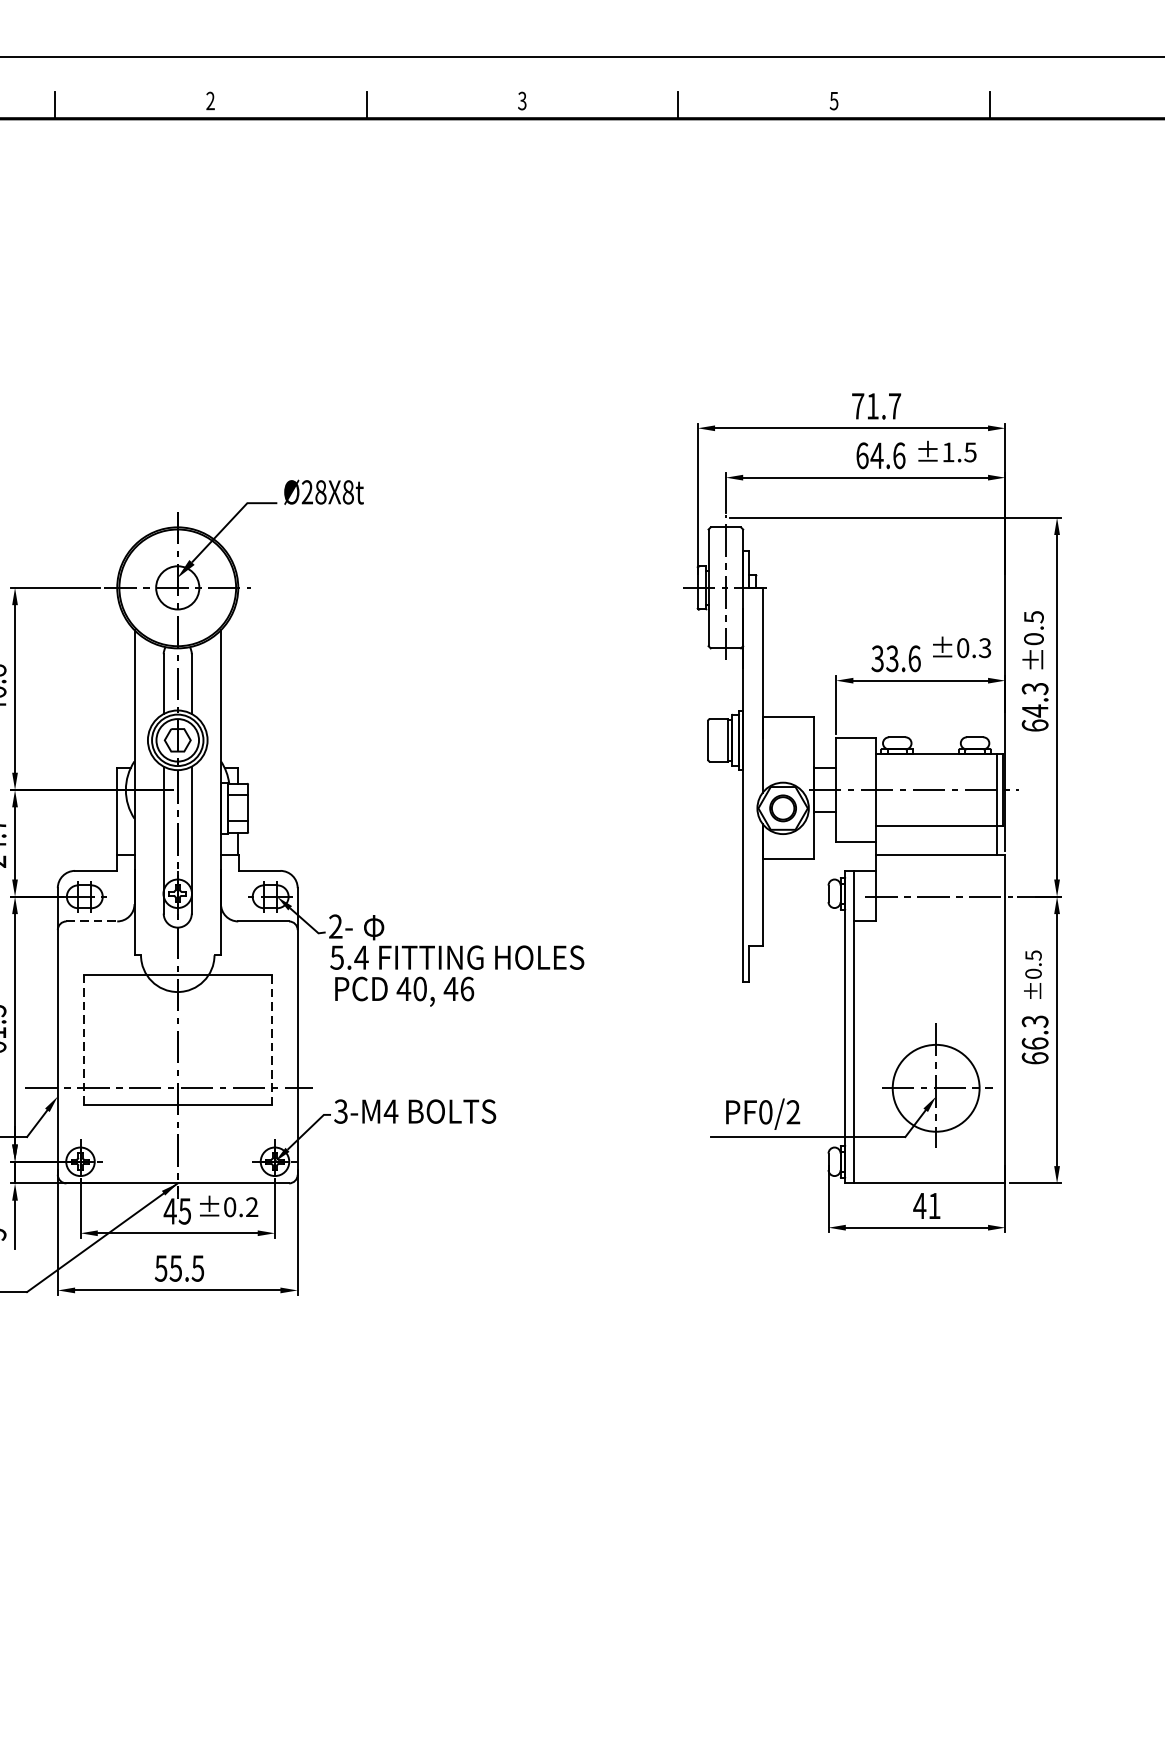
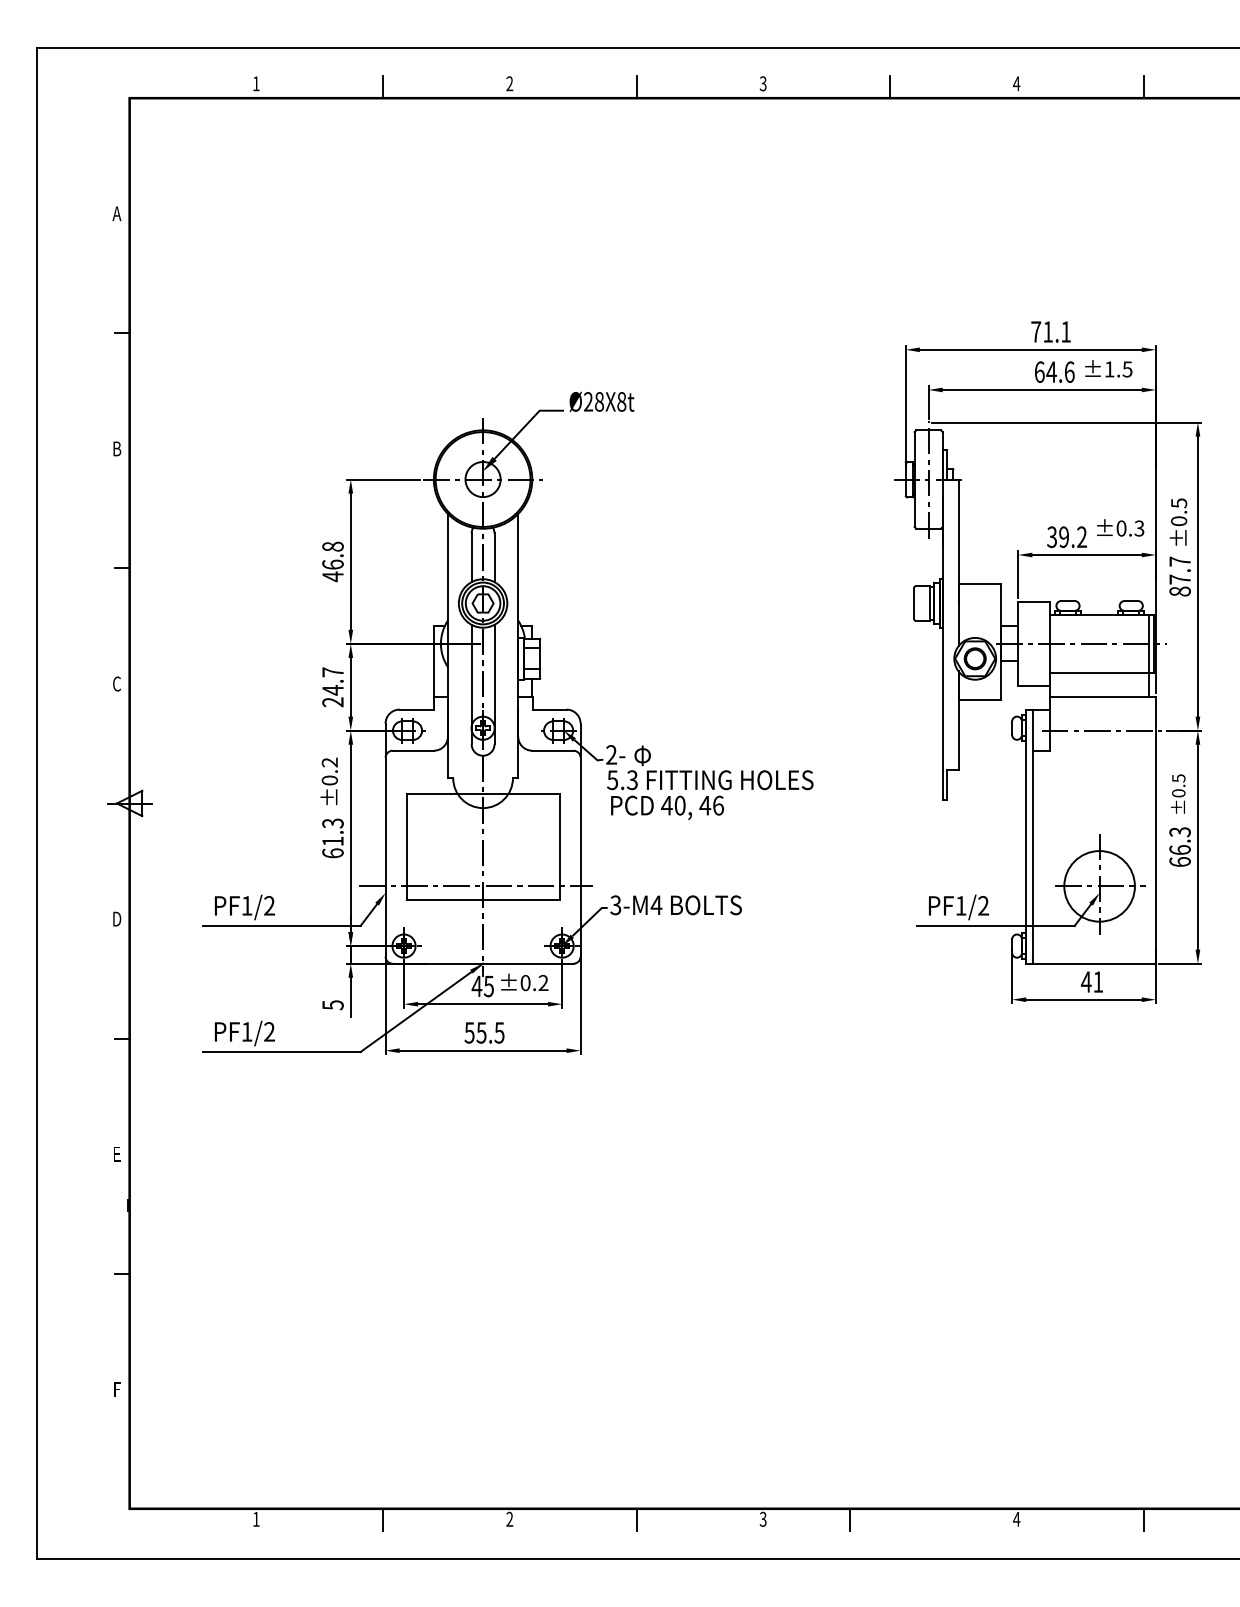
text: (833, 100) -> (1016, 83), 5 -> 4
text: (895, 405) -> (1066, 331), 71.7 -> 71.1
text: (904, 659) -> (1073, 537), 33.6 -> 39.2
text: (1034, 707) -> (1179, 576), 64.3 -> 87.7
line: (92, 921) -> (413, 750), dashed -> solid
text: (361, 958) -> (632, 780), 5.4 -> 5.3
line: (83, 1040) -> (406, 847), dashed -> solid
line: (271, 1040) -> (559, 847), dashed -> solid
text: (765, 1111) -> (960, 905), PF0/2 -> PF1/2

